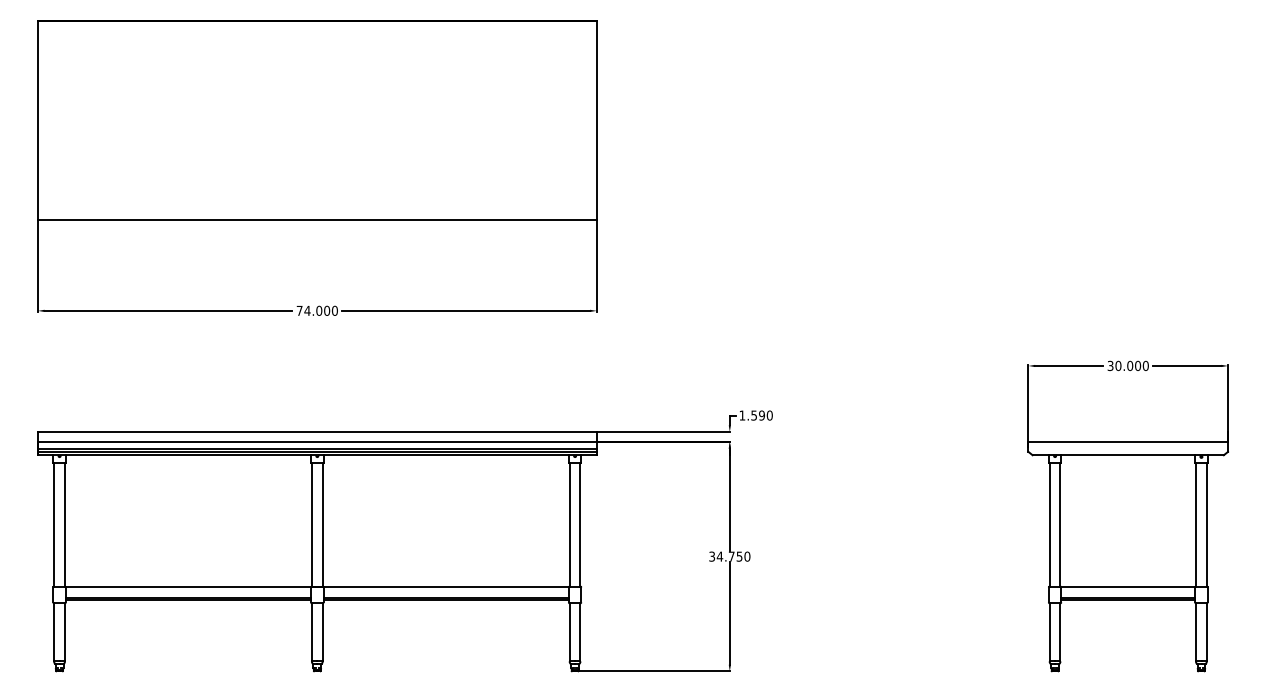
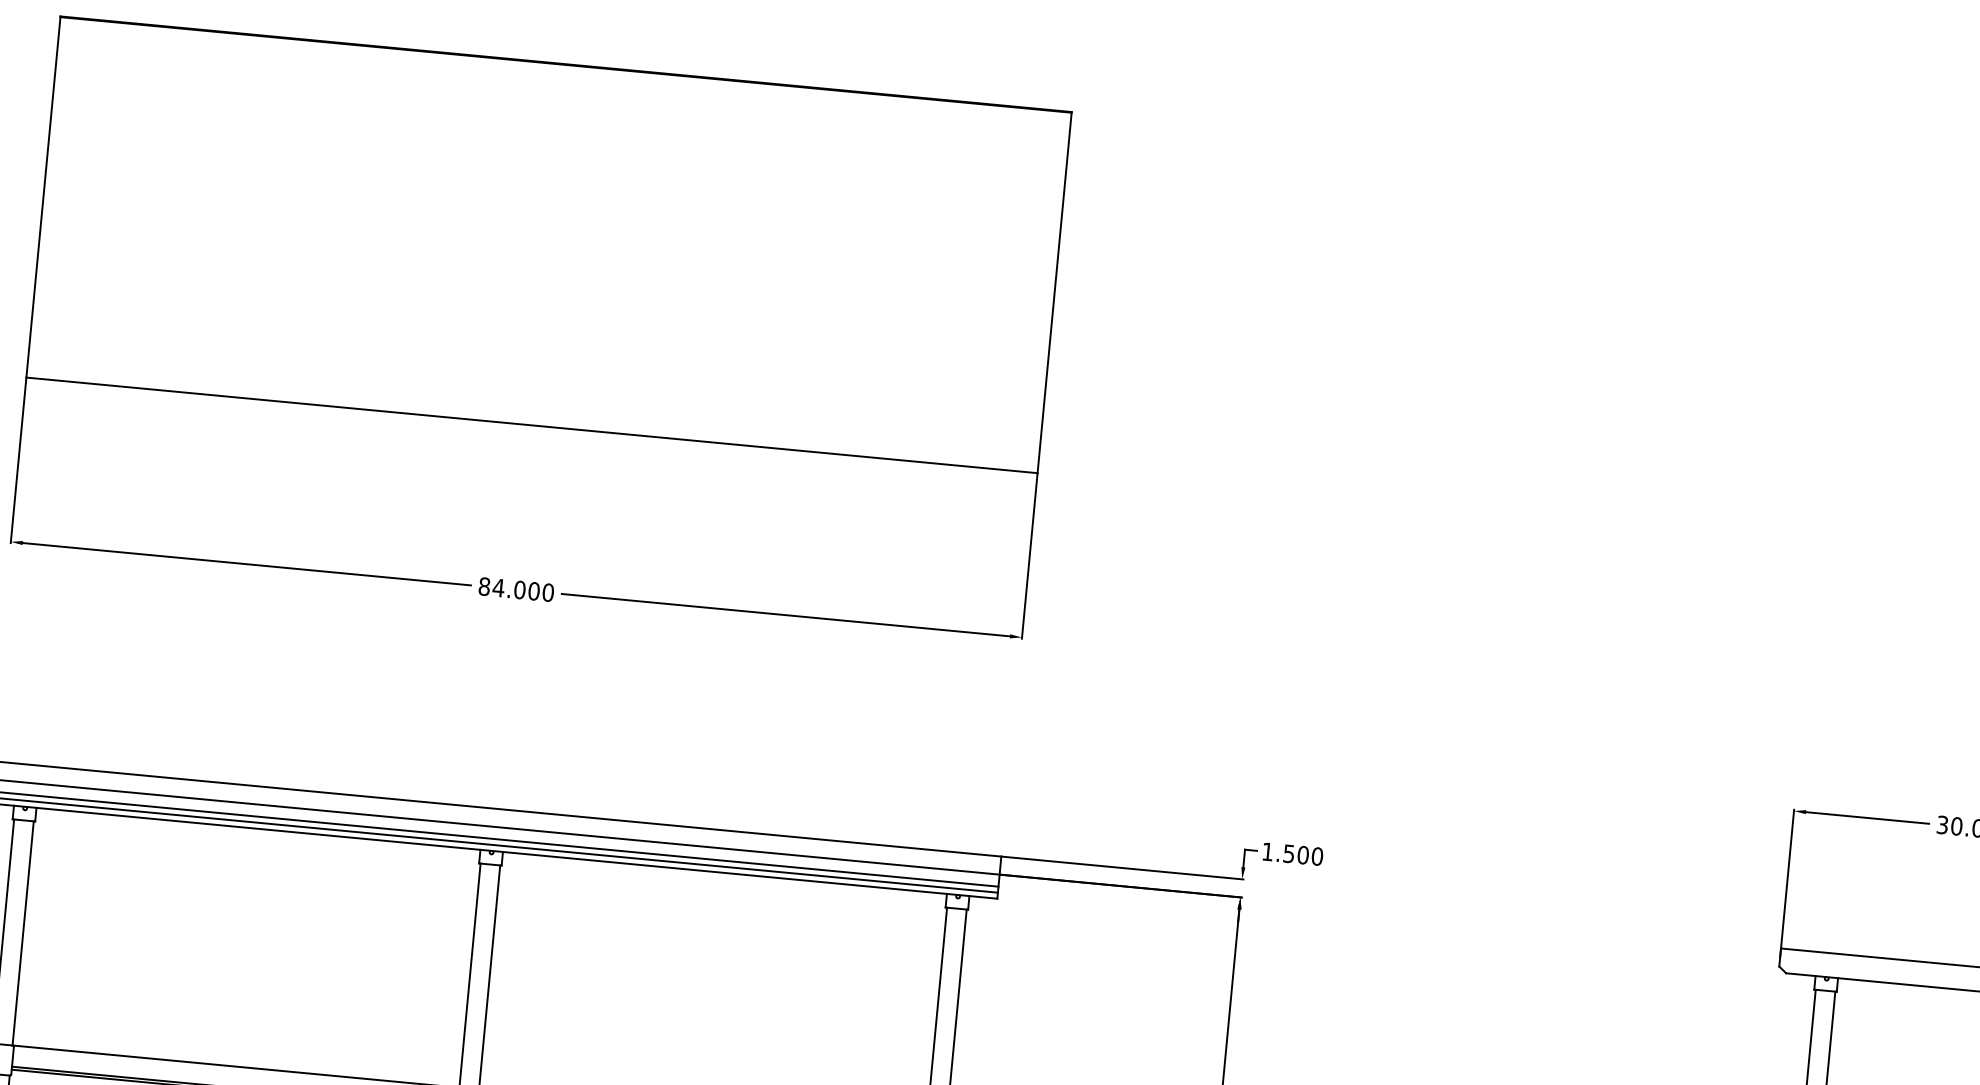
text: (299, 310) -> (484, 585), 74.000 -> 84.000
text: (761, 415) -> (1302, 854), 1.590 -> 1.500

